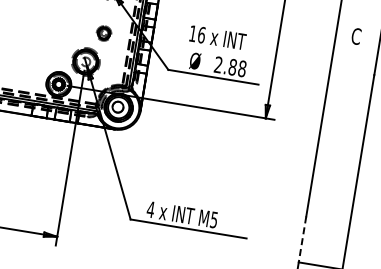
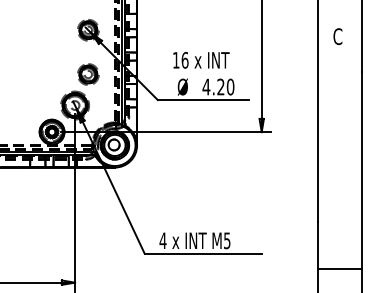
part: (104, 33) -> (88, 74), size x1.43
text: (230, 66) -> (218, 86), 2.88 -> 4.20
line: (302, 240) -> (317, 246), dashed -> solid

